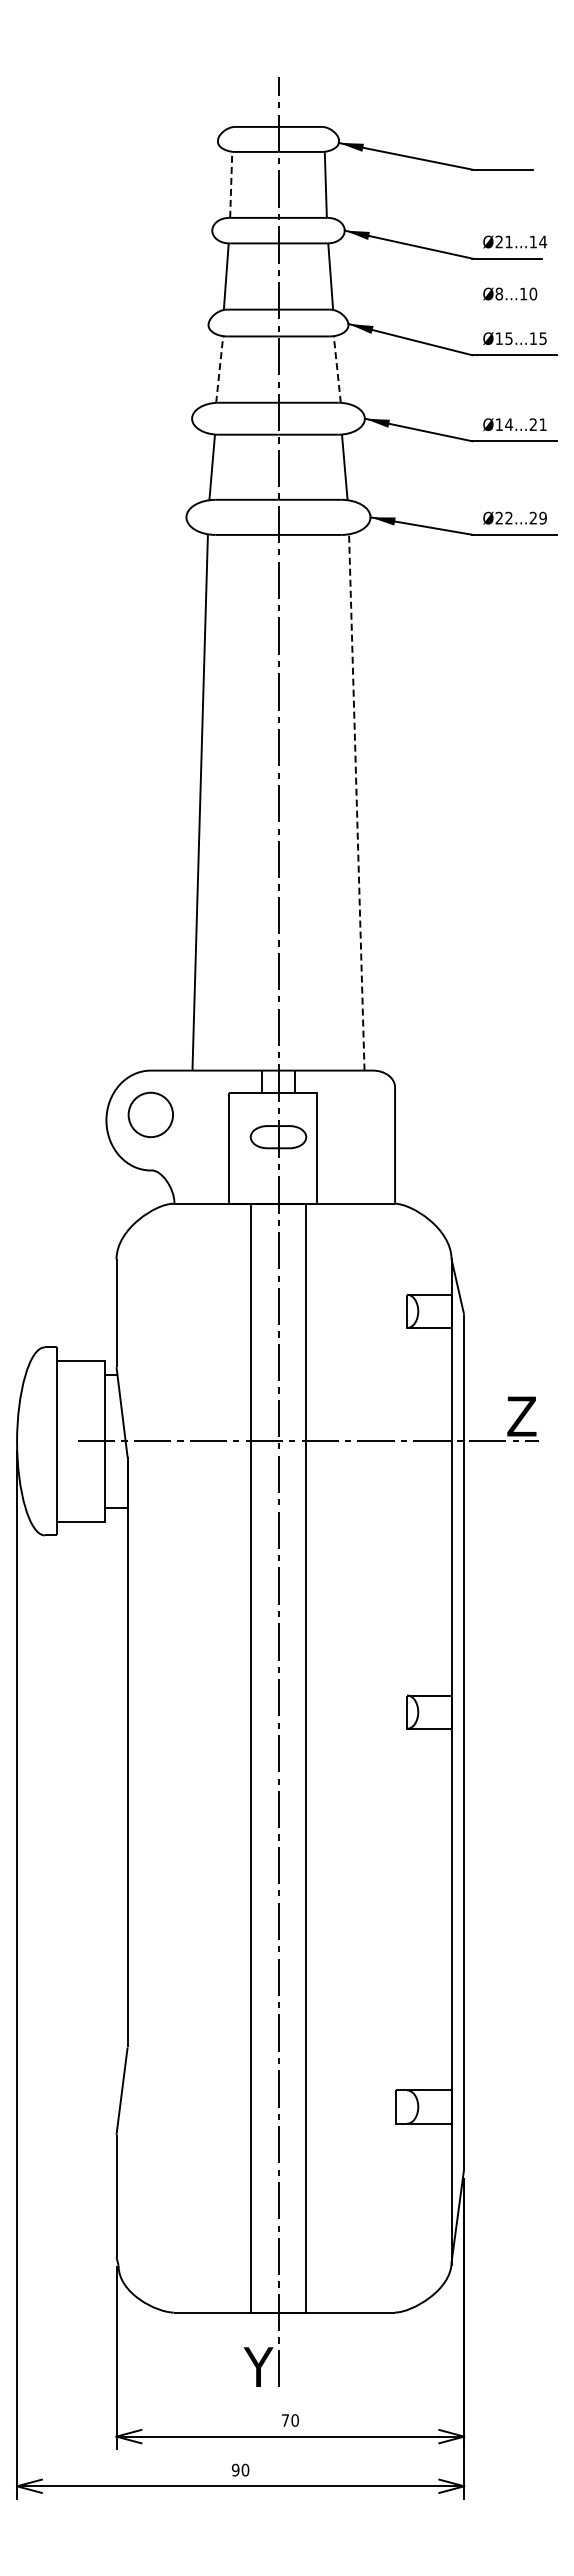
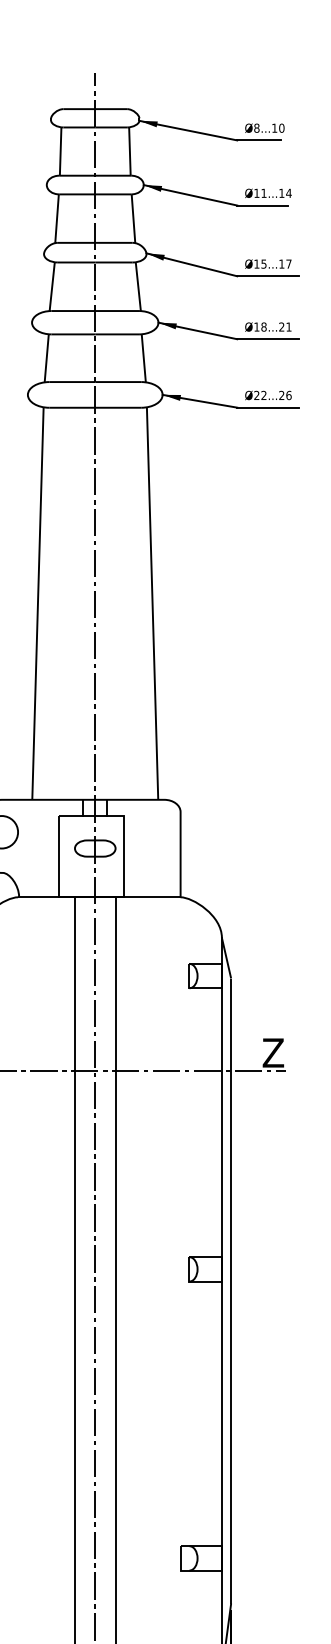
line: (231, 184) -> (60, 151), dashed -> solid
text: (498, 241) -> (256, 192), Ø21...14 -> Ø11...14
text: (510, 293) -> (265, 127), moved
text: (542, 338) -> (288, 263), Ø15...15 -> Ø15...17
line: (219, 369) -> (52, 286), dashed -> solid
line: (337, 369) -> (138, 286), dashed -> solid
text: (509, 424) -> (264, 326), Ø14...21 -> Ø18...21
text: (542, 517) -> (288, 395), Ø22...29 -> Ø22...26
line: (356, 801) -> (152, 602), dashed -> solid

